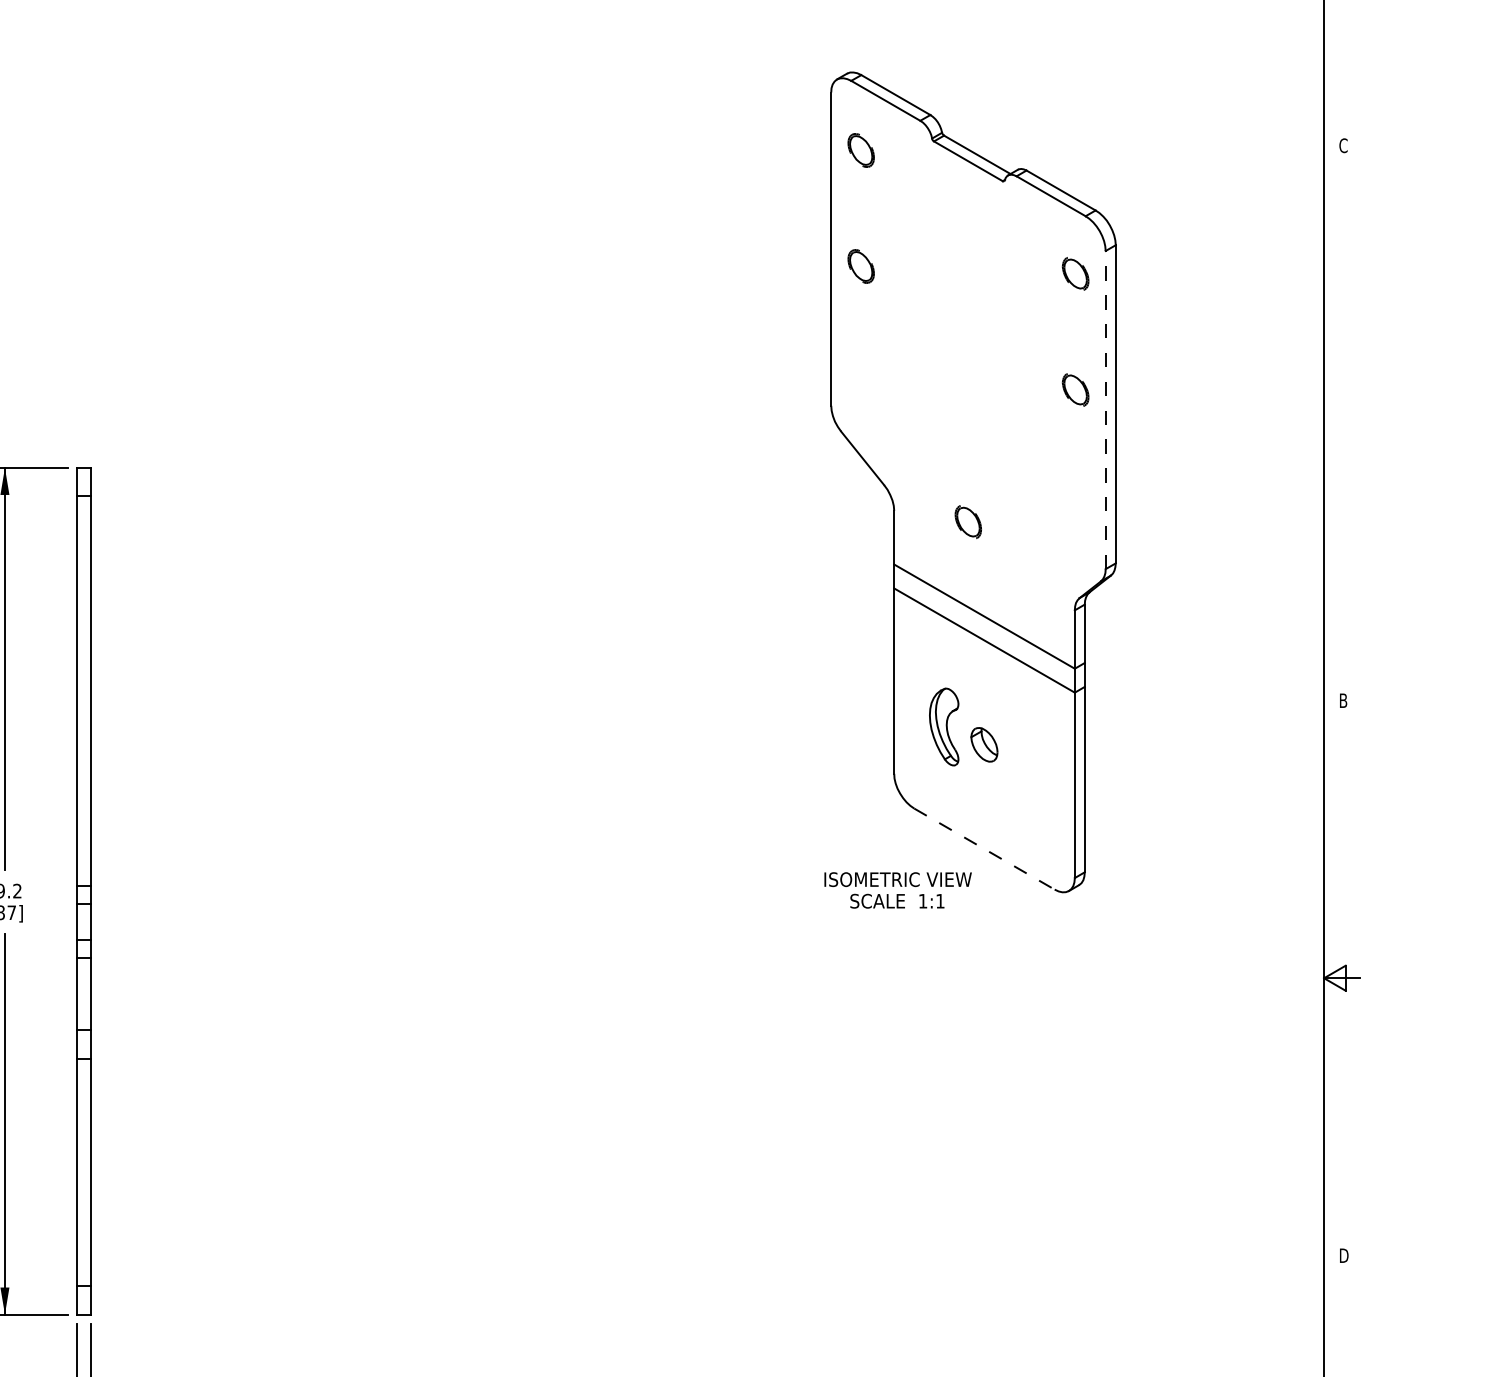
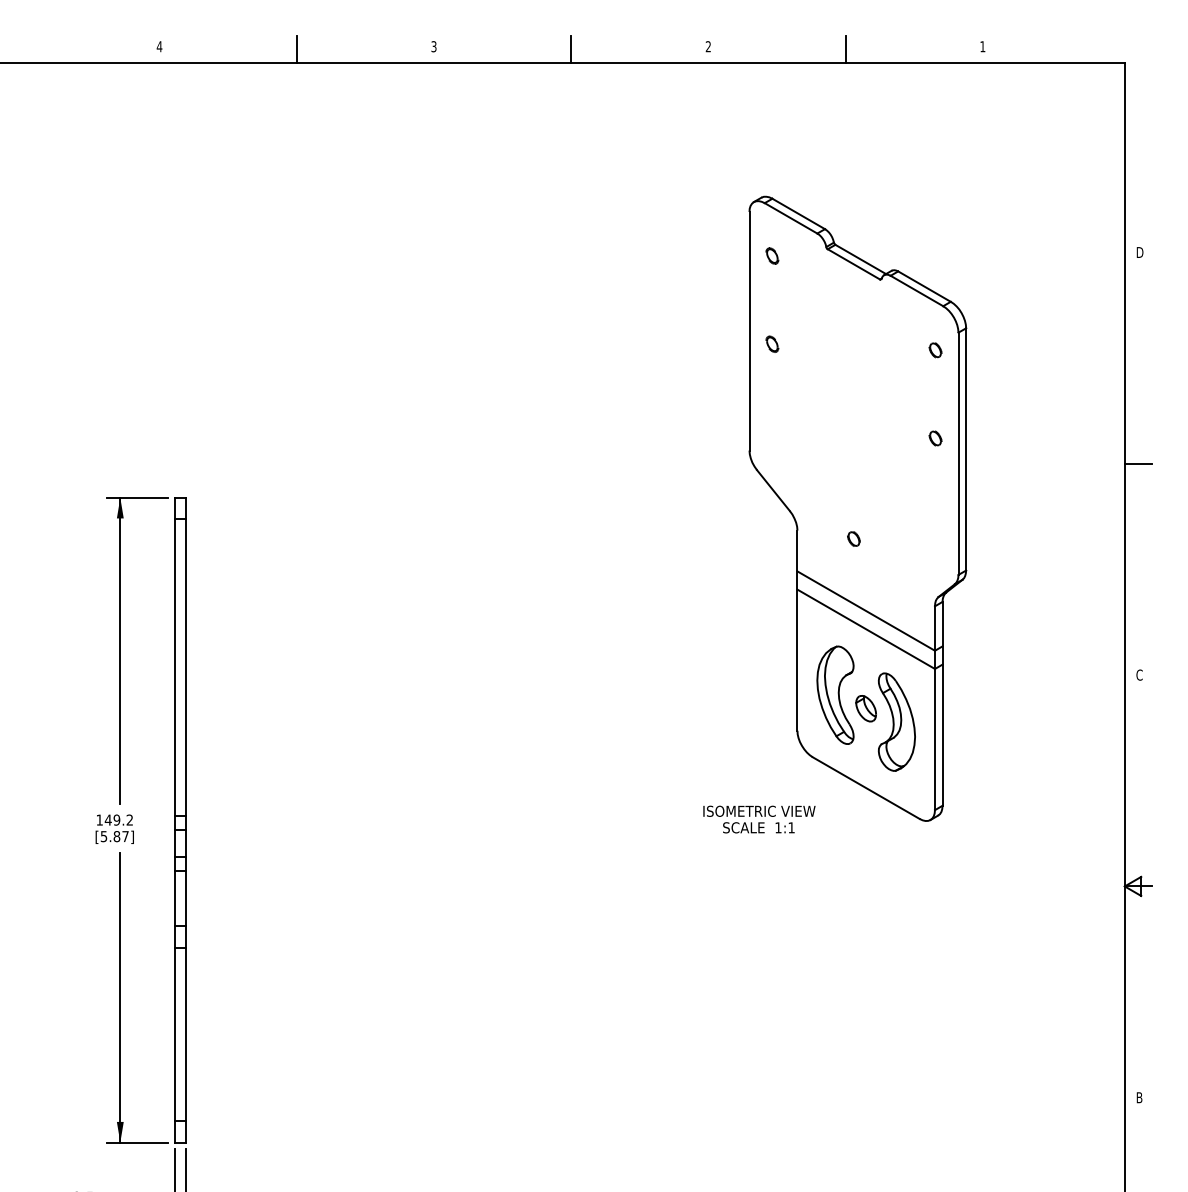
text: (1343, 145) -> (1139, 252), C -> D
part: (861, 149) -> (772, 255), size x0.62
part: (861, 265) -> (772, 343), size x0.62
part: (1075, 274) -> (935, 350), size x0.62
part: (1075, 389) -> (935, 438), size x0.62
line: (1105, 409) -> (958, 453), dashed -> solid
line: (1342, 422) -> (1138, 463), added
part: (967, 521) -> (853, 538), size x0.62
text: (1343, 699) -> (1139, 674), B -> C
part: (944, 726) -> (835, 694), size x1.67
part: (1024, 761) -> (896, 721), added
line: (984, 849) -> (866, 788), dashed -> solid
text: (898, 890) -> (759, 819), moved
text: (1344, 1255) -> (1140, 1097), D -> B

